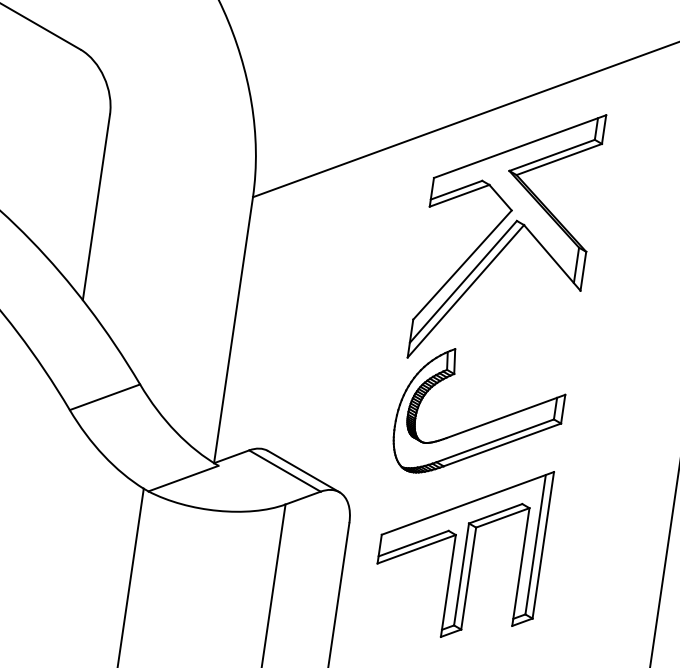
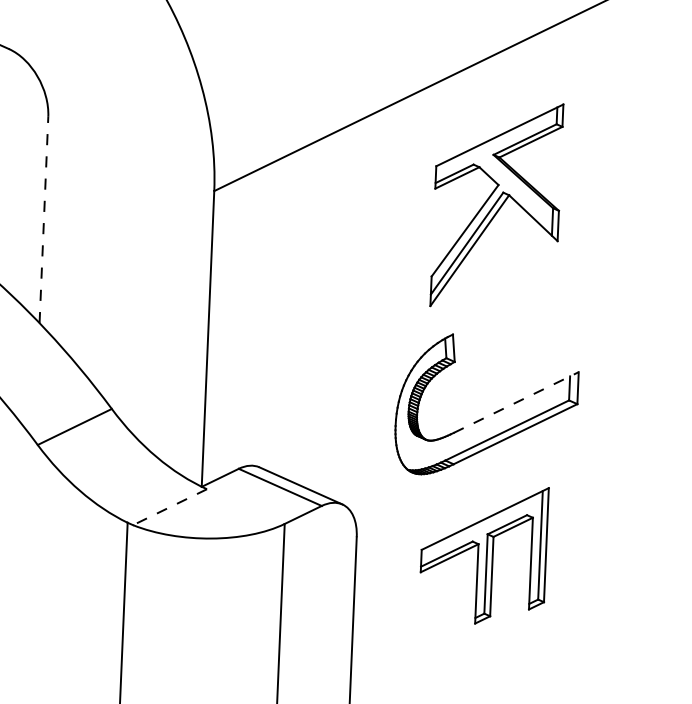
line: (96, 207) -> (44, 220), solid -> dashed
part: (506, 236) -> (496, 205), size x0.7
line: (506, 416) -> (516, 402), solid -> dashed
line: (183, 478) -> (169, 507), solid -> dashed
part: (465, 554) -> (487, 558), size x0.7

